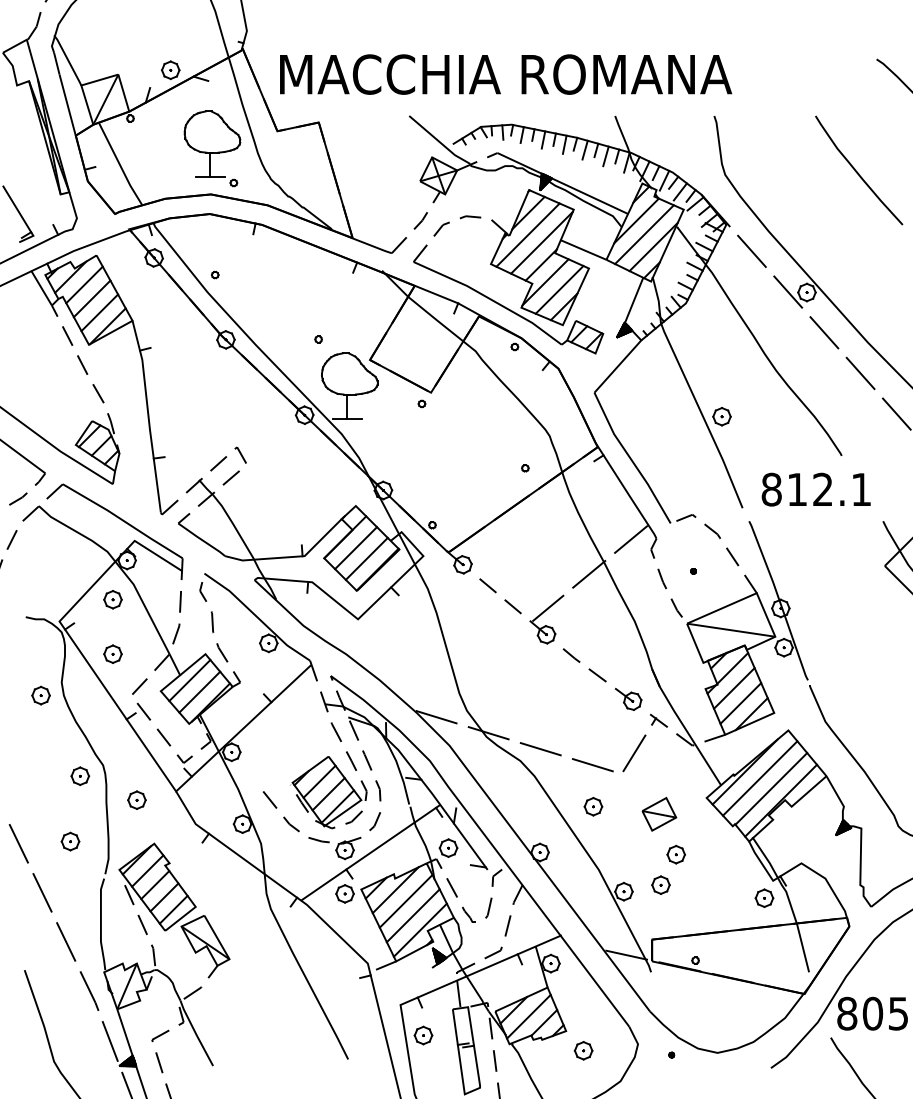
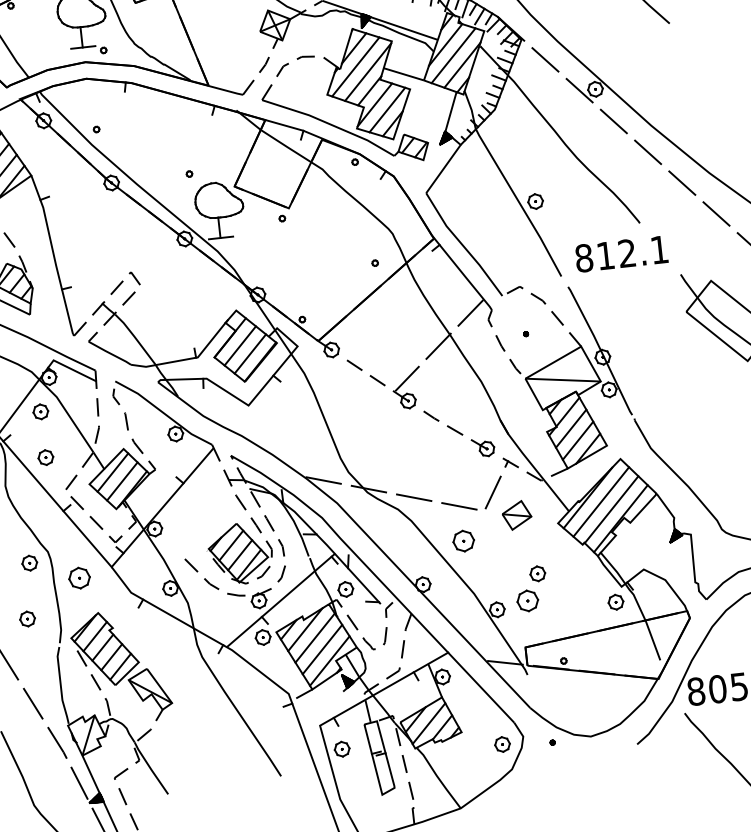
part: (136, 799) -> (79, 577), size x1.4
part: (593, 806) -> (463, 541), size x1.4
part: (659, 814) -> (517, 515), moved
part: (660, 884) -> (527, 600), size x1.4
part: (583, 1050) -> (502, 744), moved

